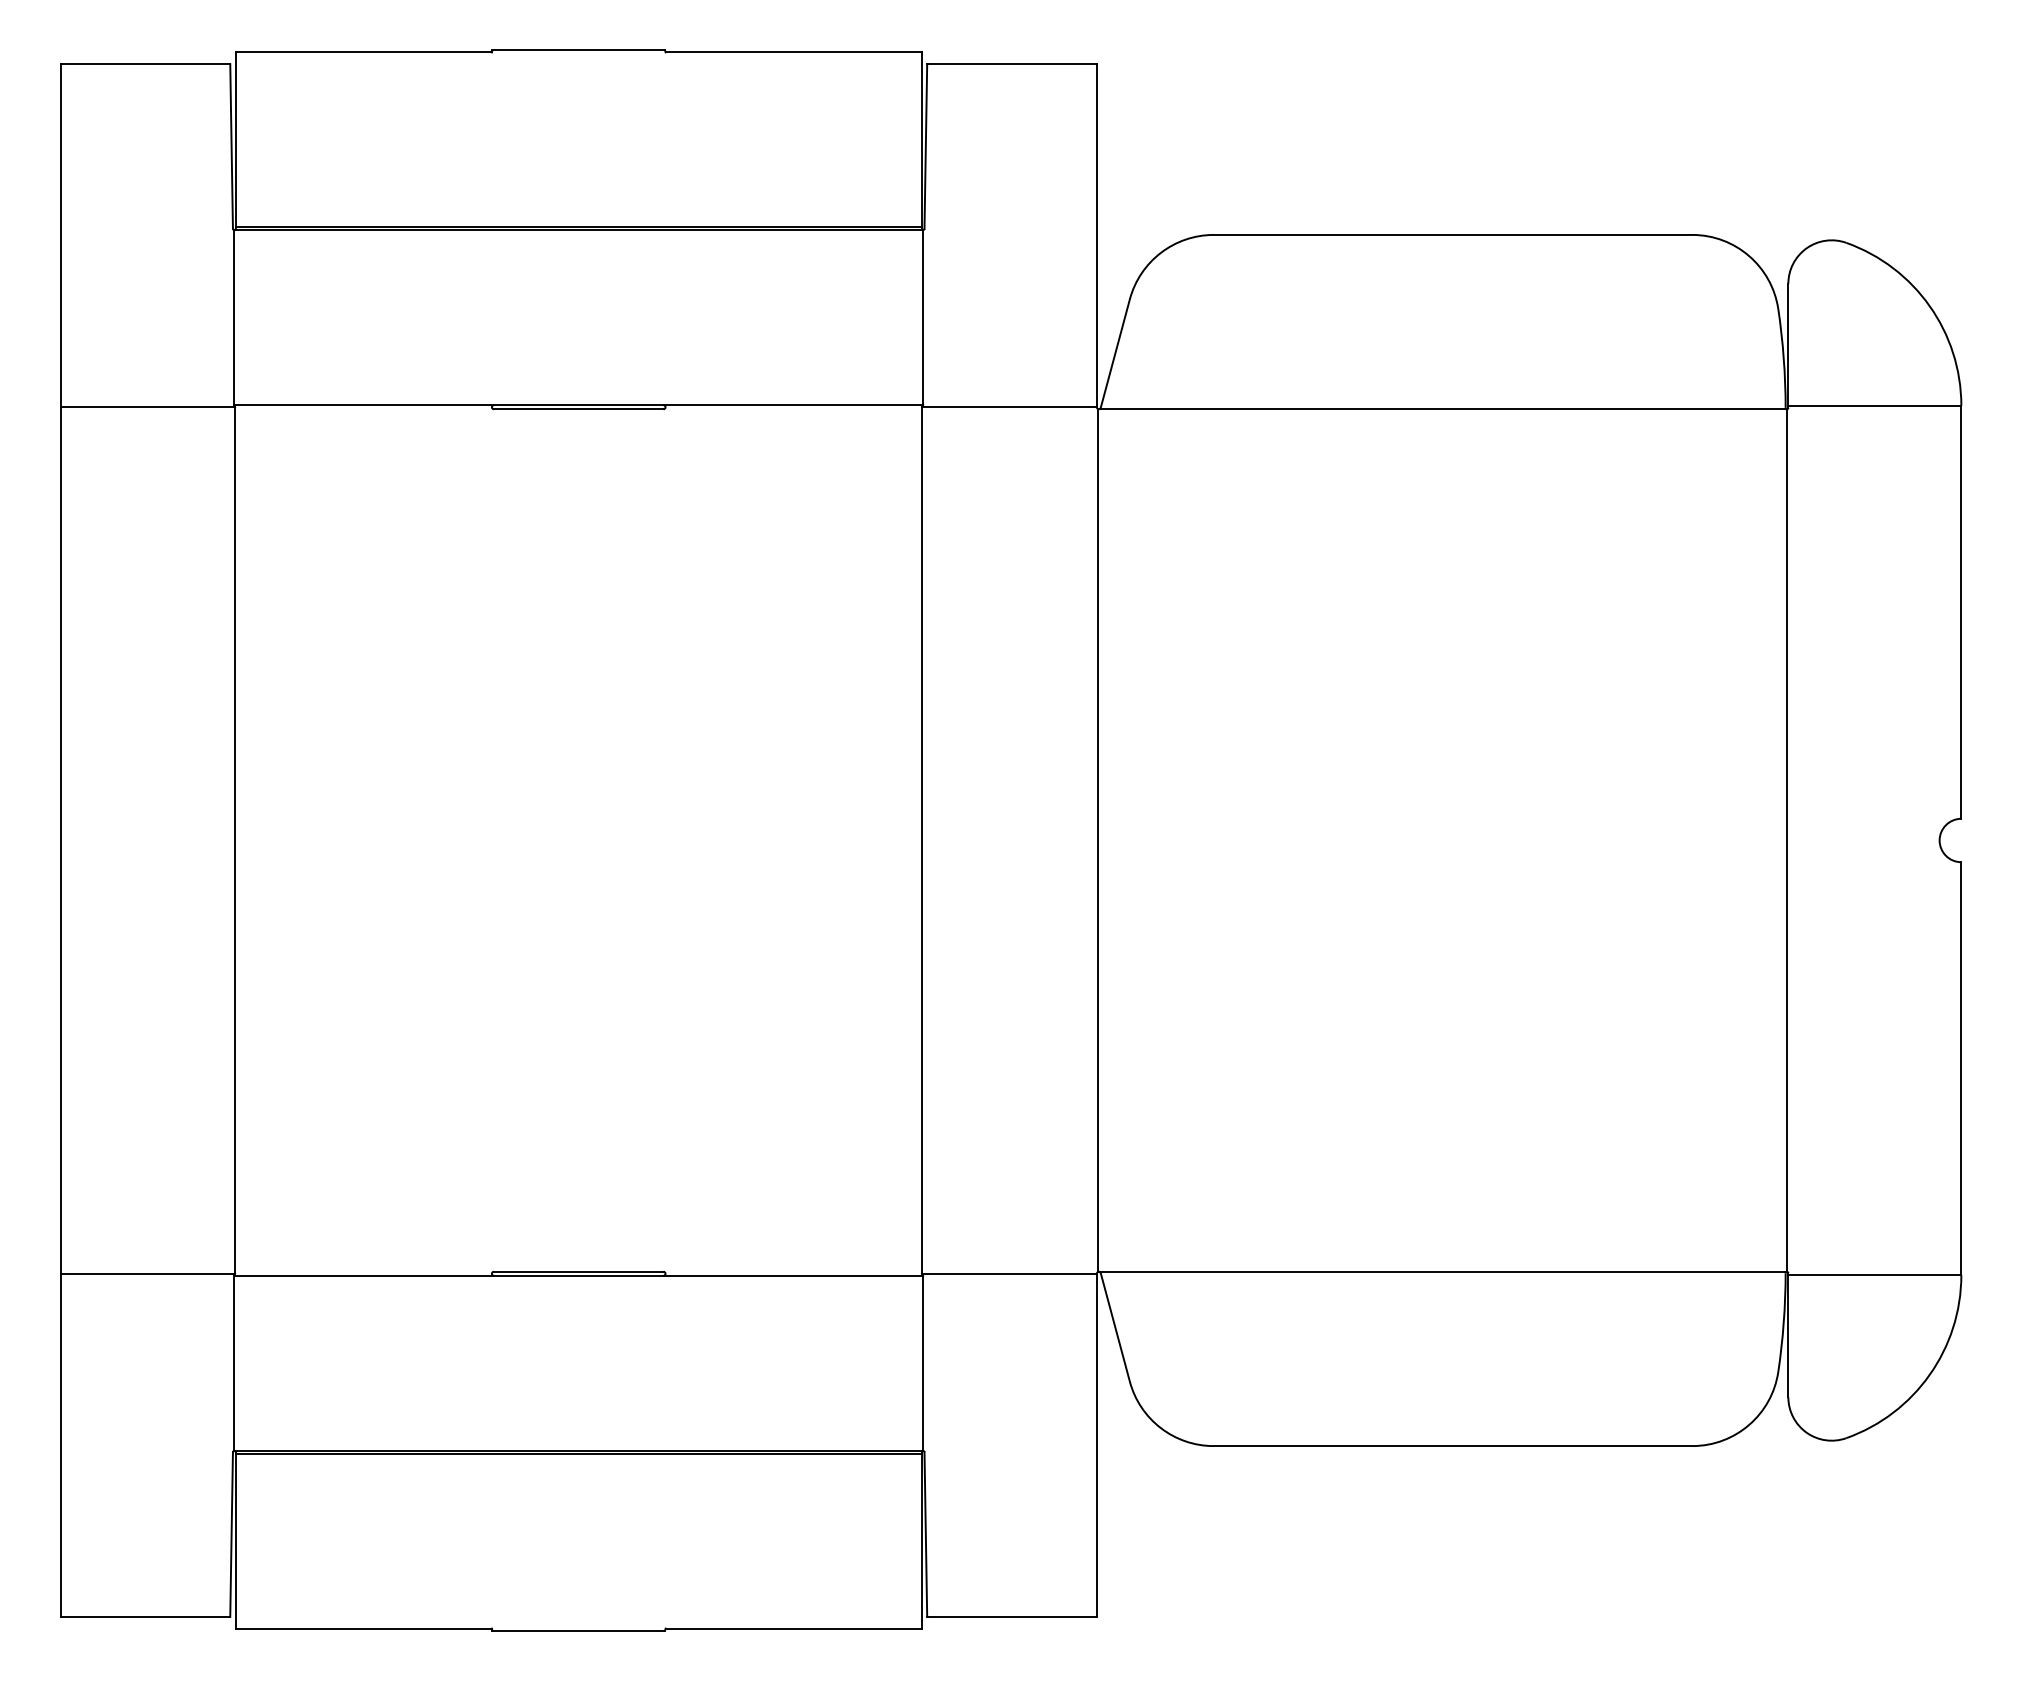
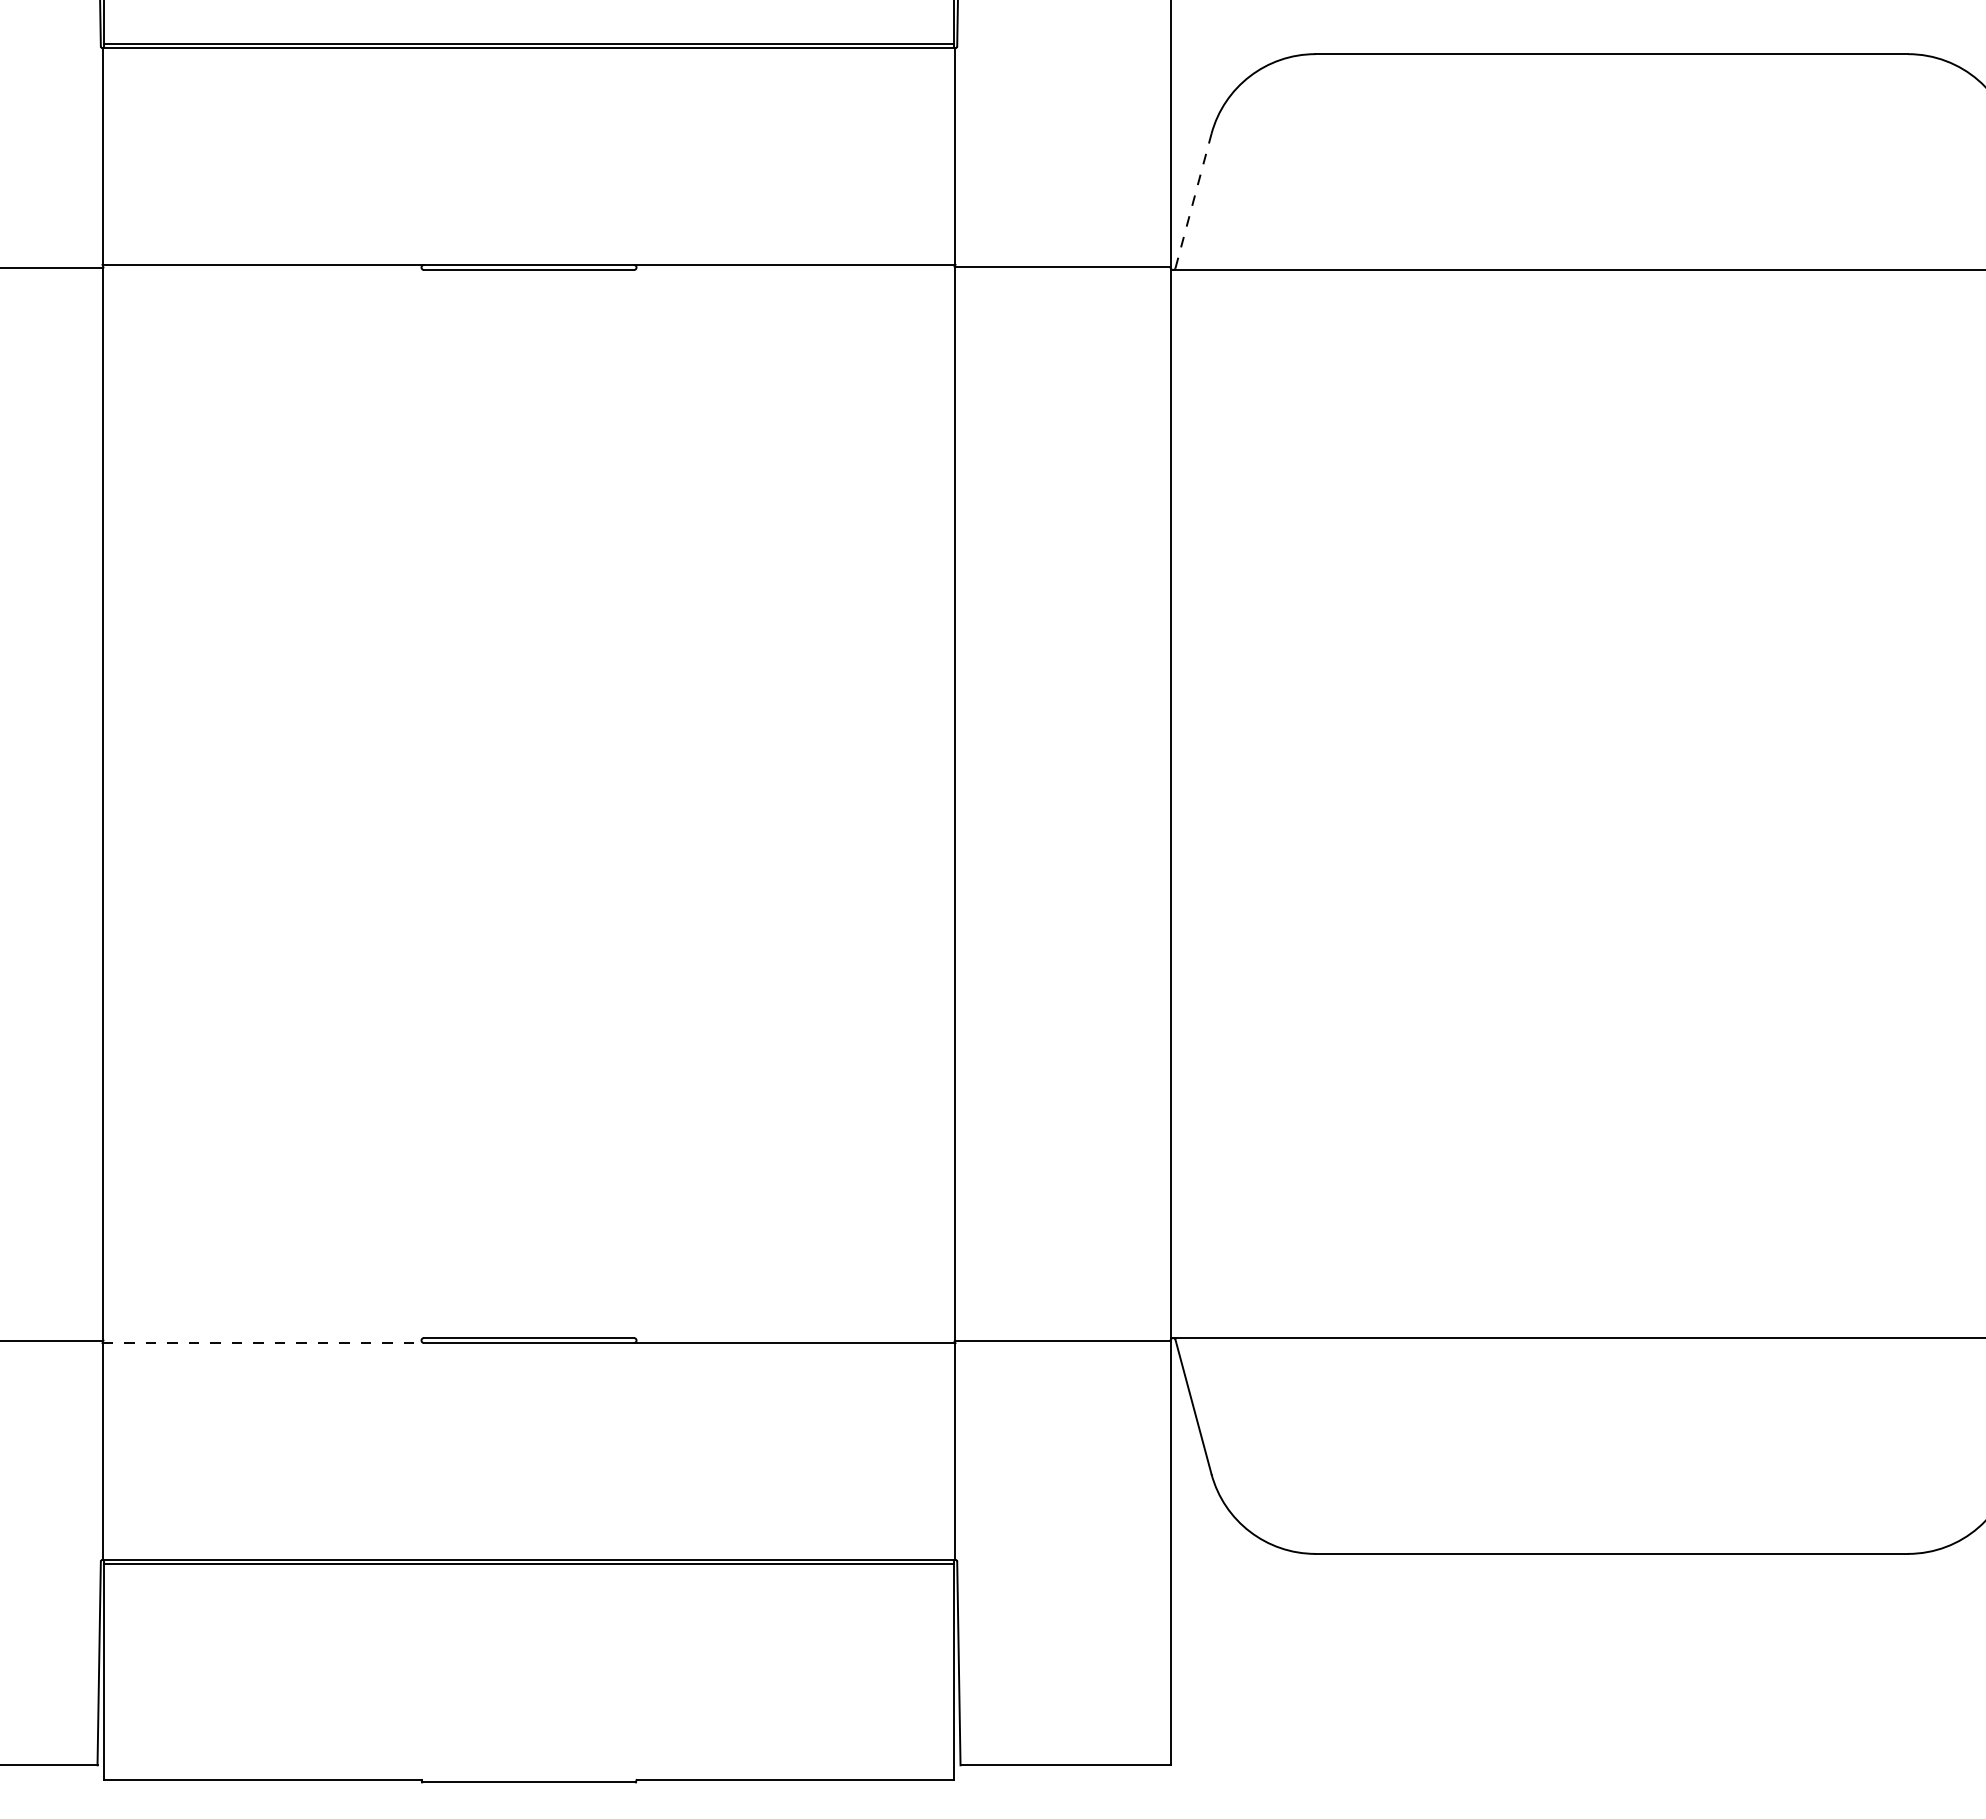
line: (1115, 353) -> (1193, 200), solid -> dashed
line: (364, 1275) -> (263, 1342), solid -> dashed

